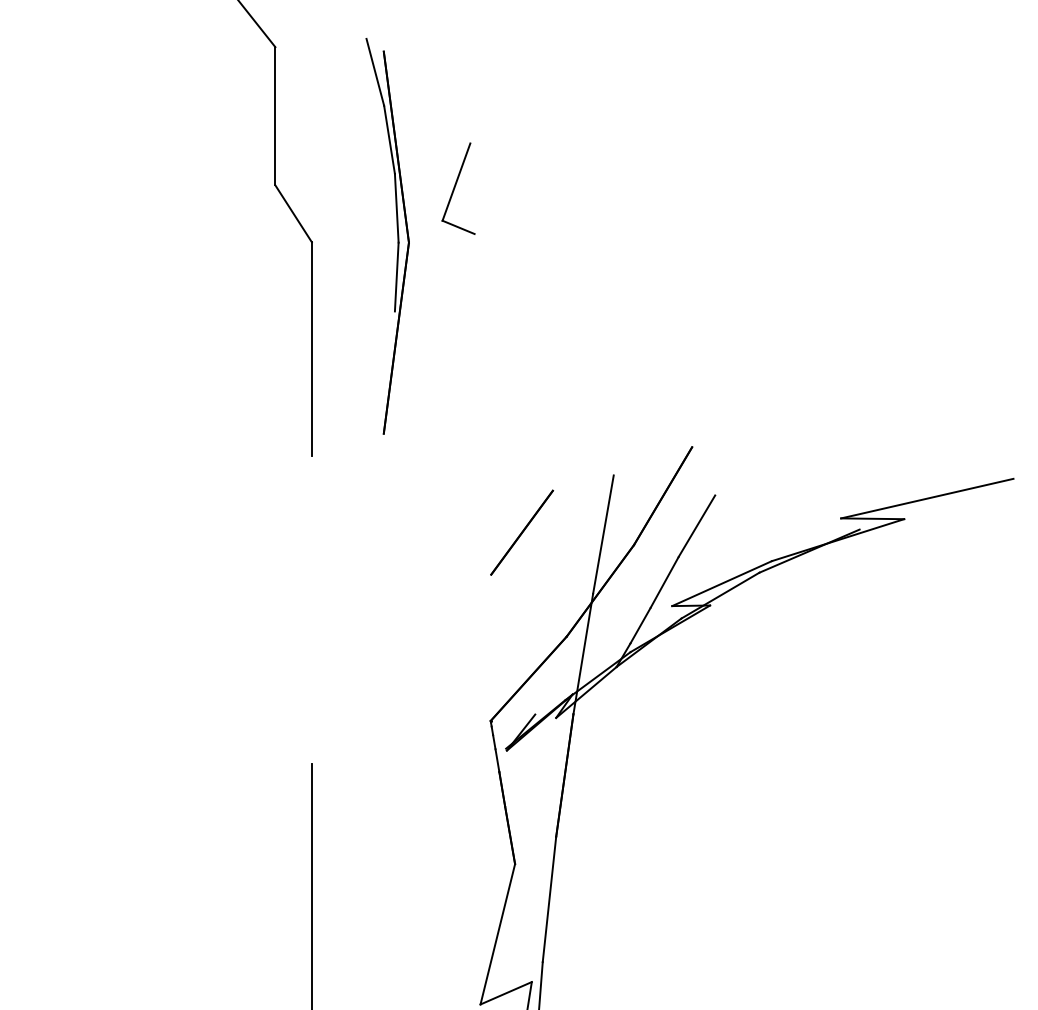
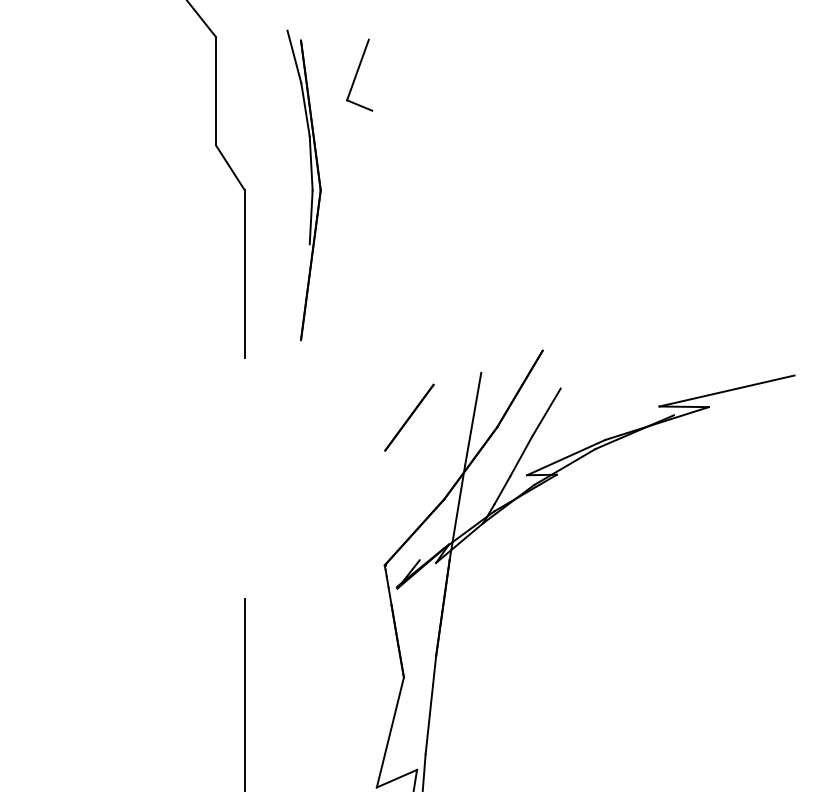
part: (458, 188) -> (359, 75), moved

